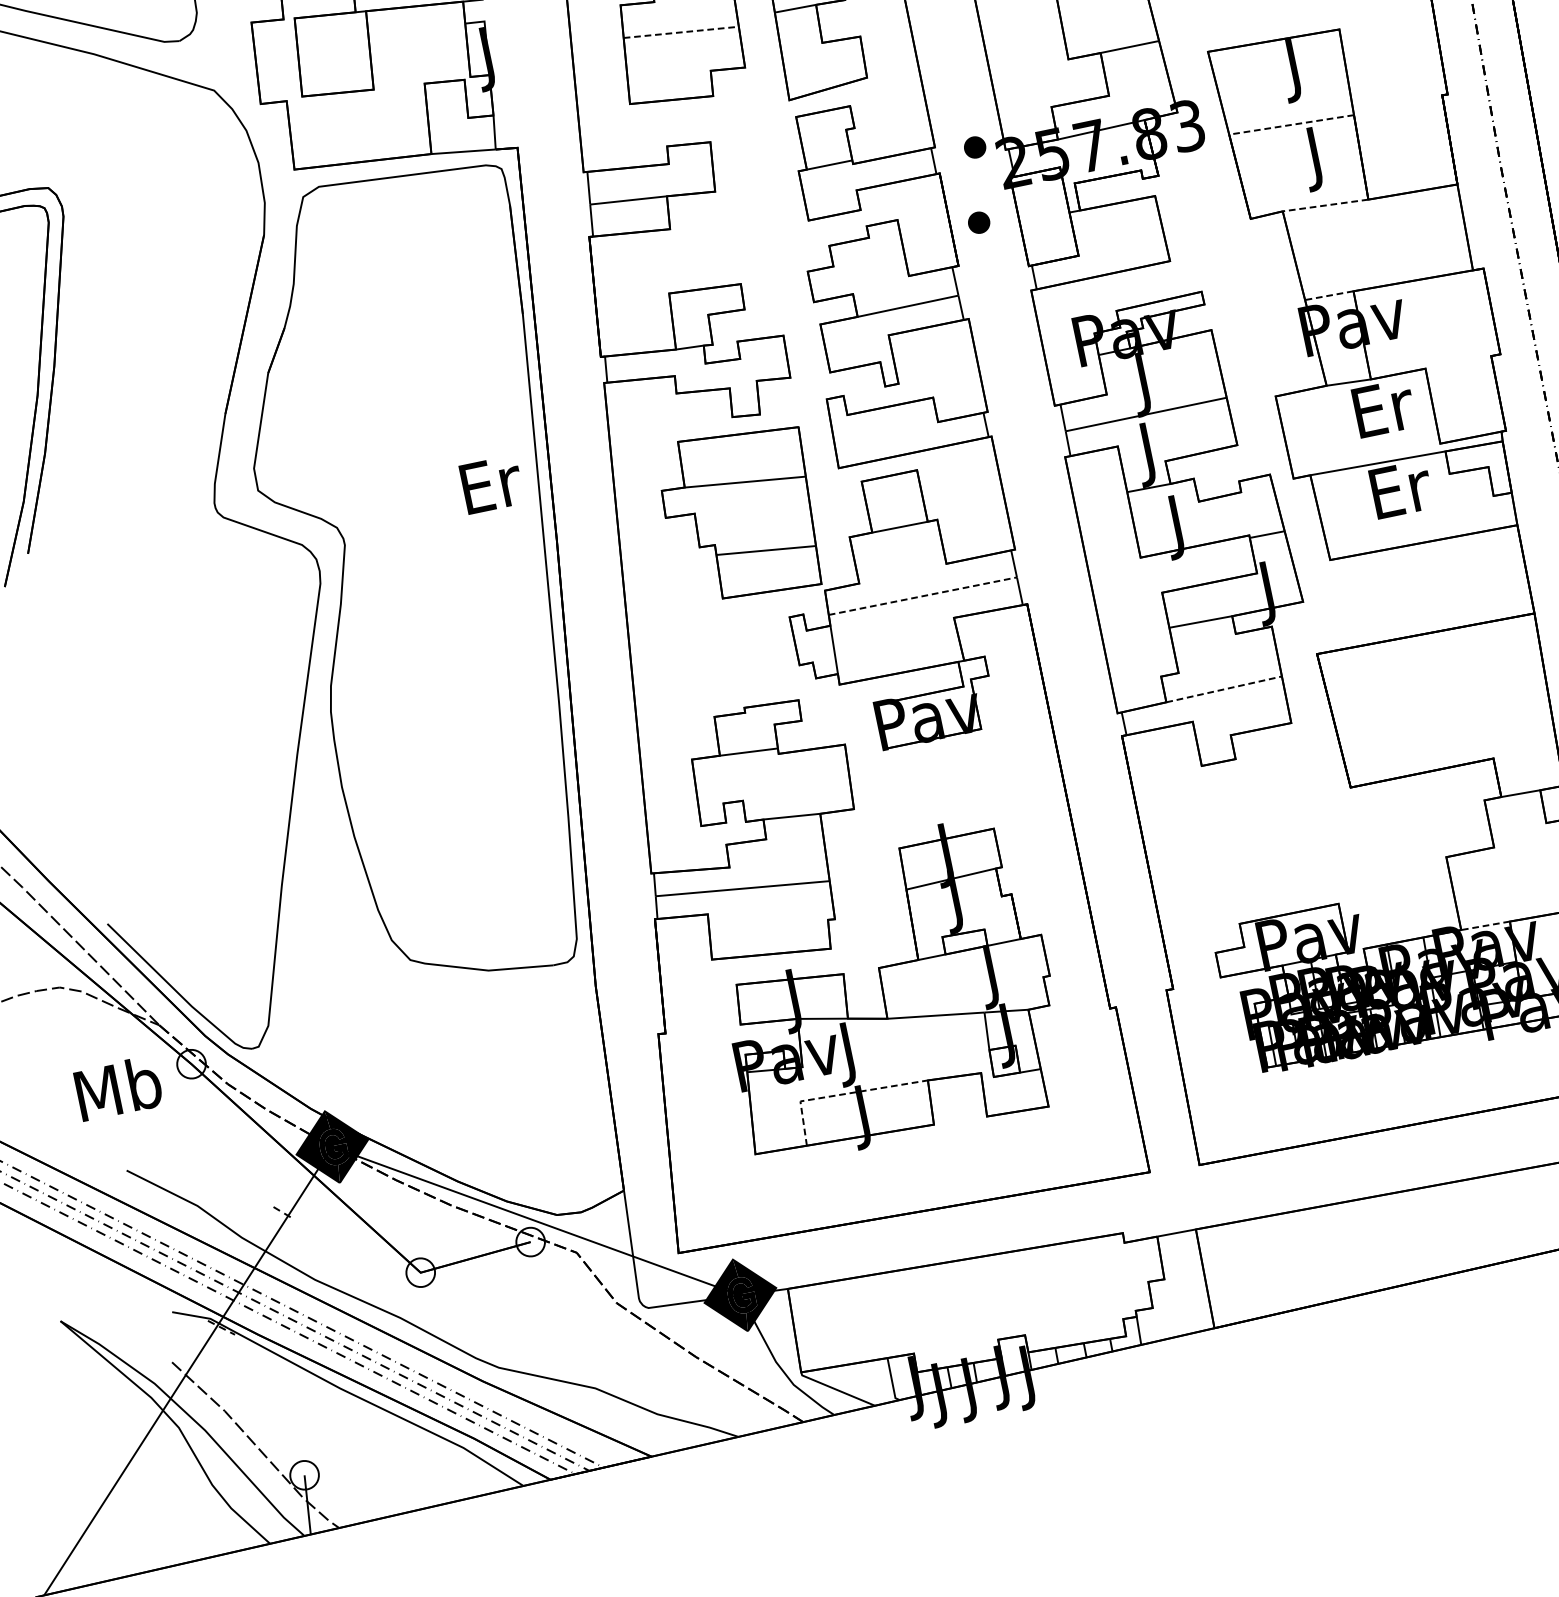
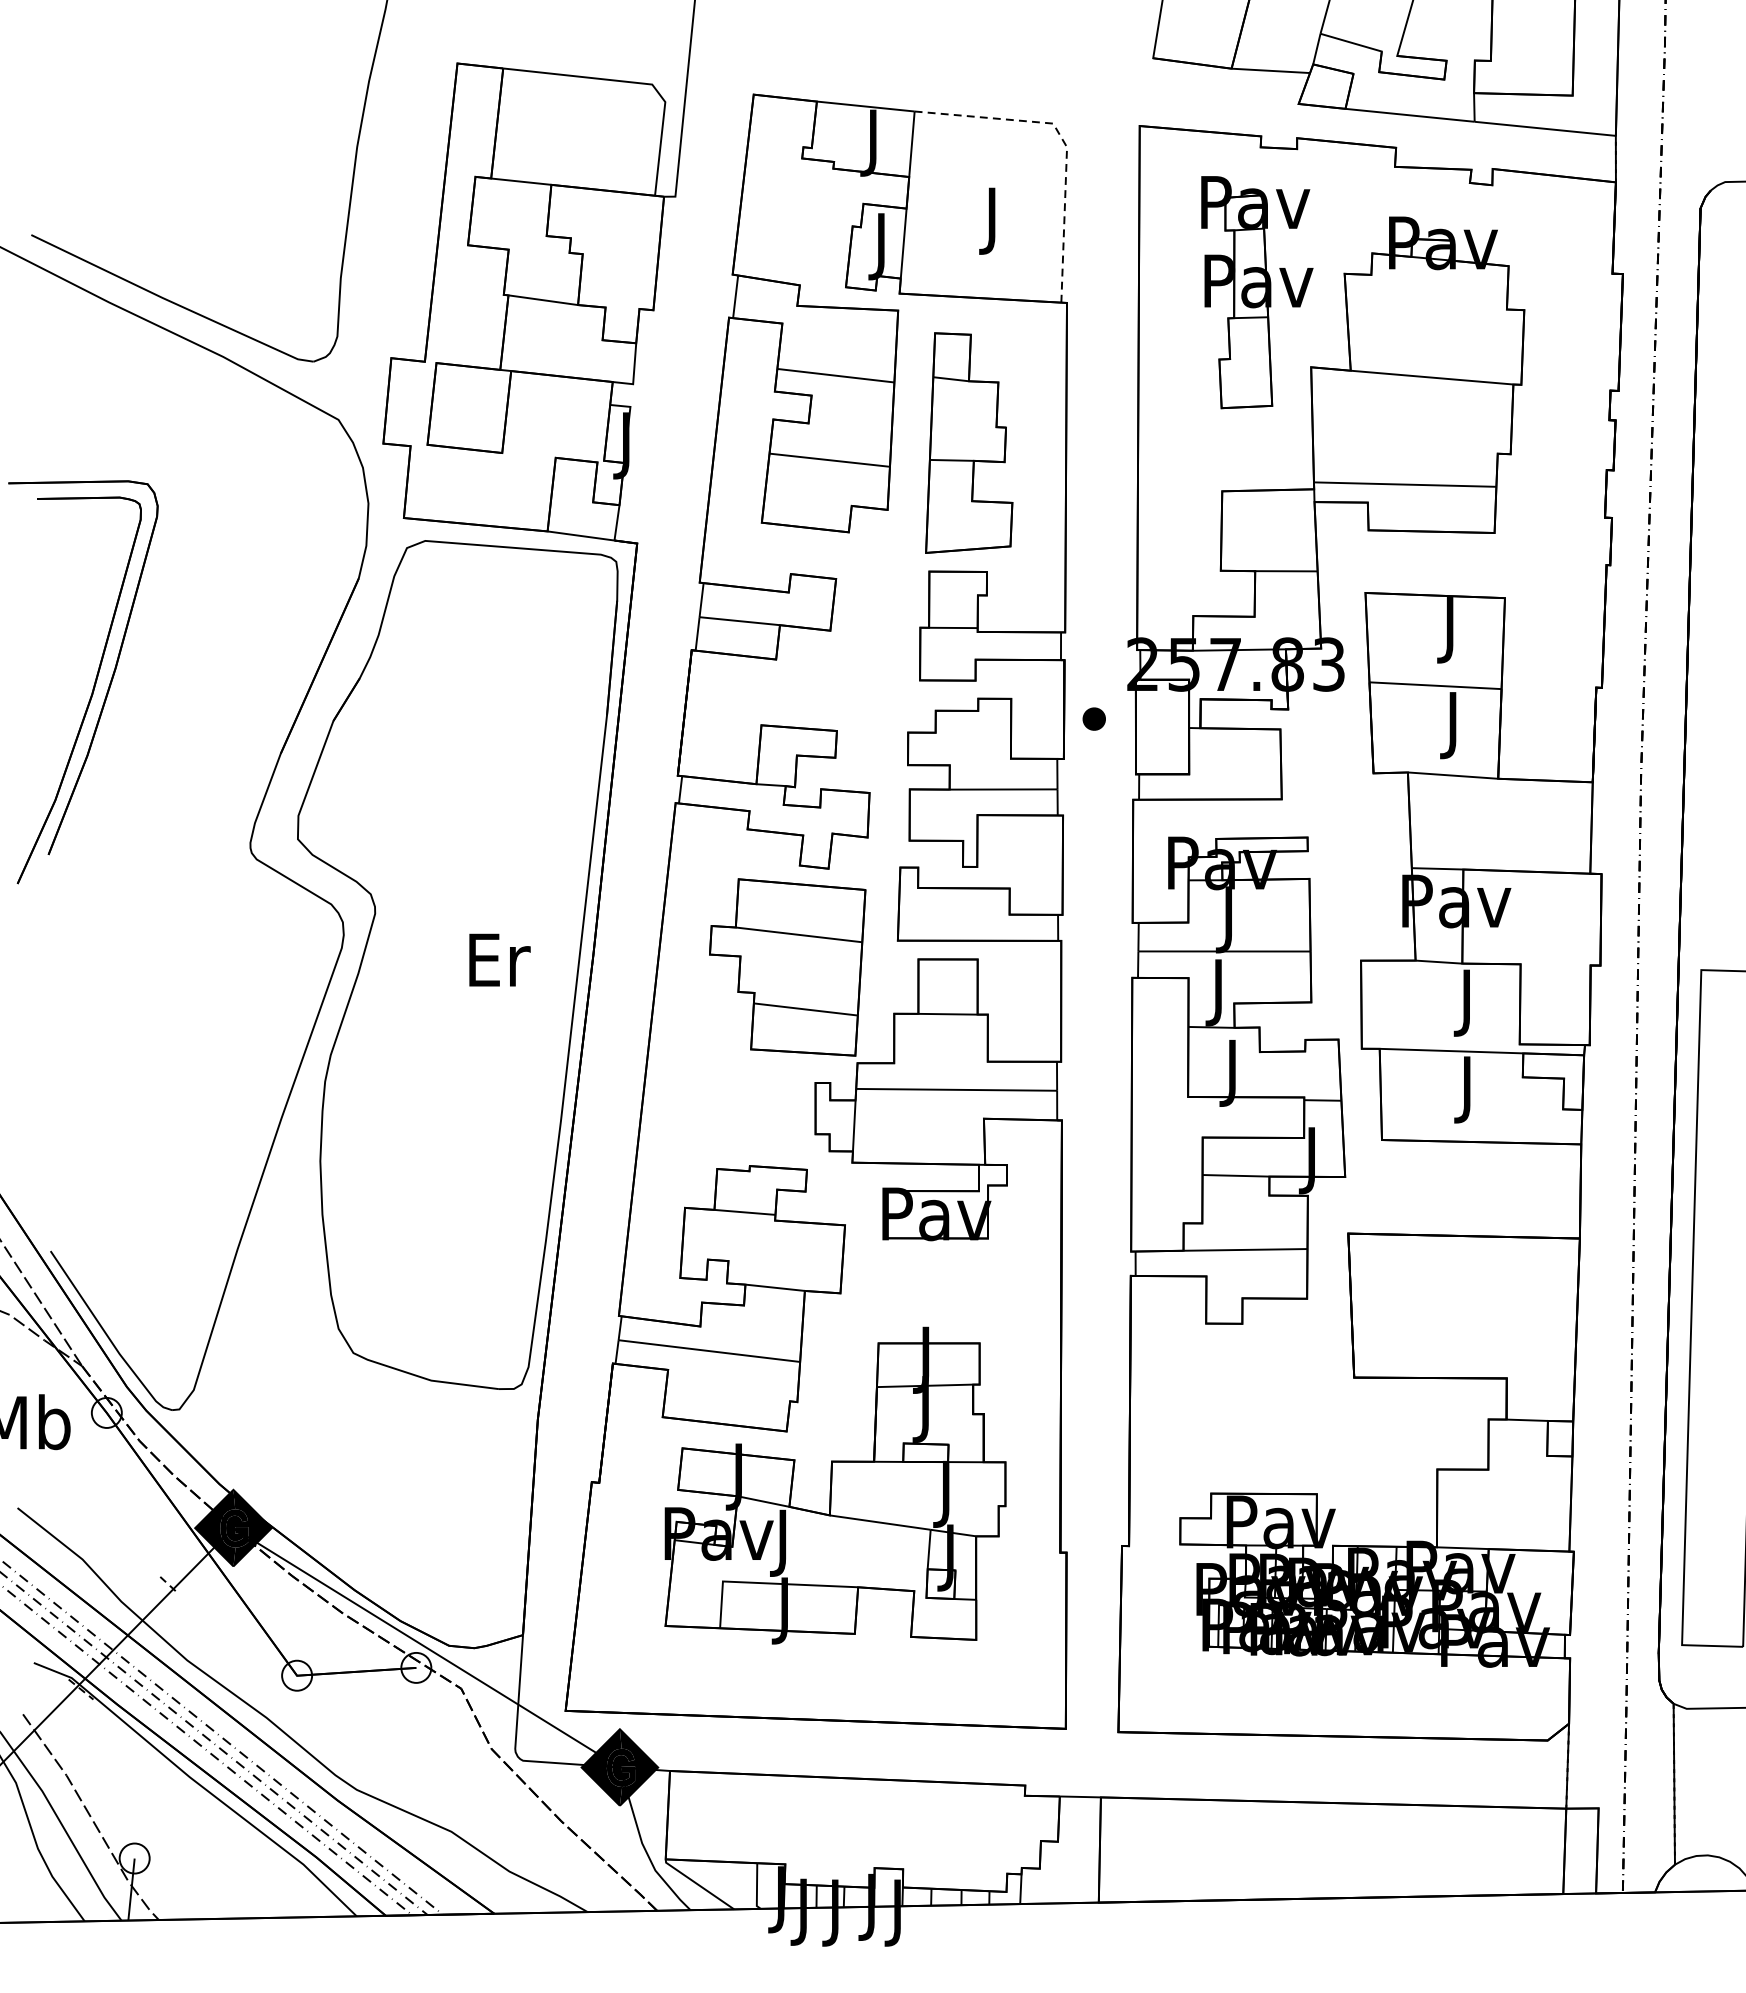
line: (681, 32) -> (829, 460), dashed -> solid
line: (1291, 124) -> (1435, 685), dashed -> solid
part: (974, 147) -> (1105, 640), removed
line: (1325, 205) -> (1452, 775), dashed -> solid
line: (1329, 295) -> (1437, 868), dashed -> solid
text: (1385, 414) -> (1469, 1002), Er -> J
text: (491, 484) -> (499, 959), moved
text: (1402, 495) -> (1469, 1089), Er -> J
line: (923, 595) -> (957, 1089), dashed -> solid
line: (1224, 689) -> (1245, 1249), dashed -> solid
line: (1485, 926) -> (1462, 1548), dashed -> solid
line: (841, 1094) -> (766, 1583), dashed -> solid

